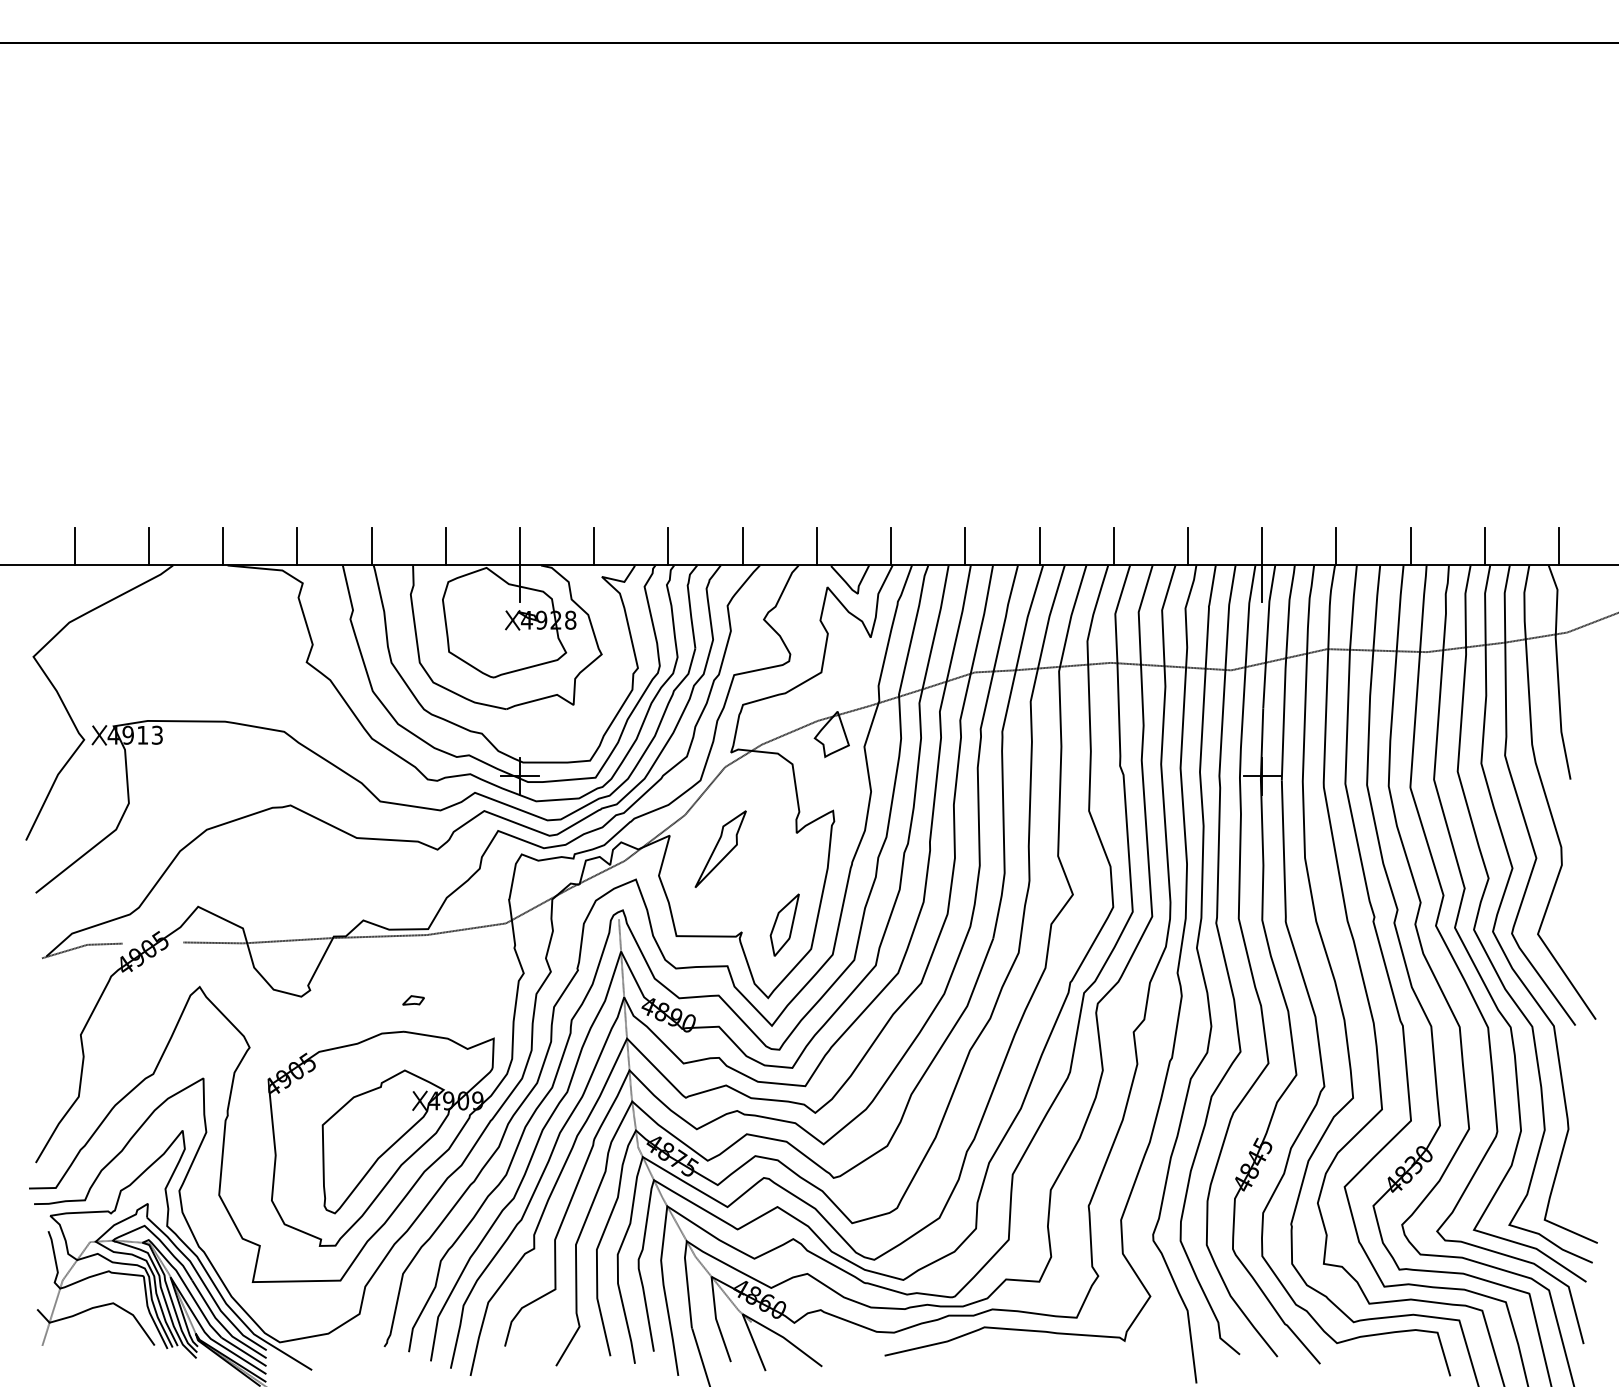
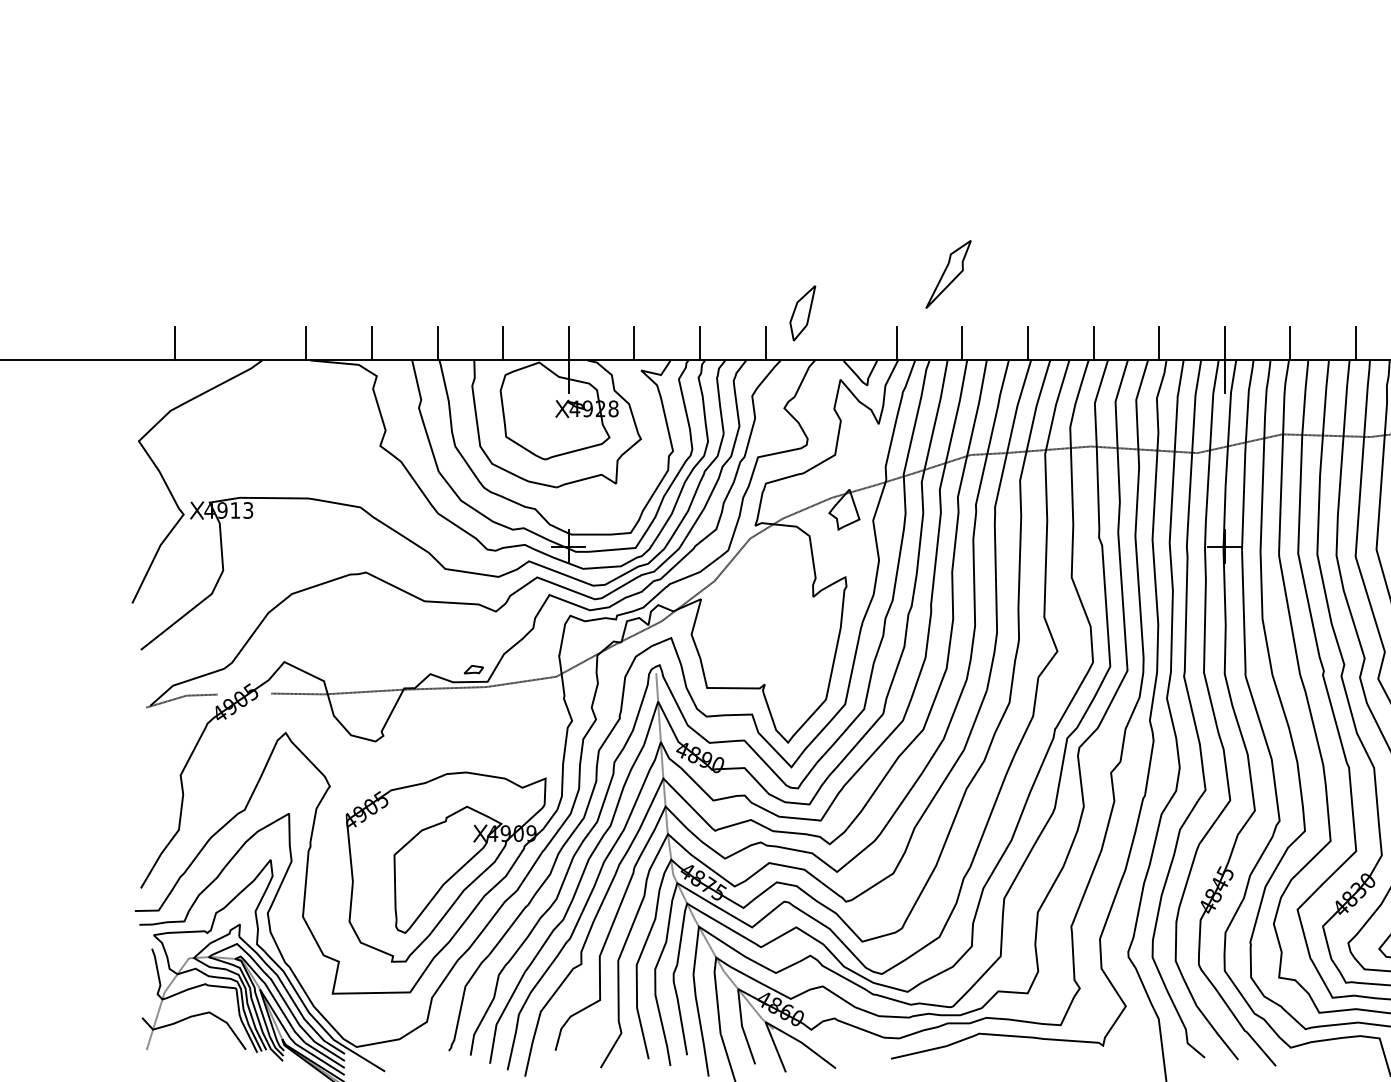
line: (148, 546) -> (240, 343), removed
line: (816, 546) -> (830, 343), removed
part: (720, 848) -> (948, 273), moved
part: (784, 924) -> (802, 312), moved
part: (413, 1000) -> (473, 669), moved

